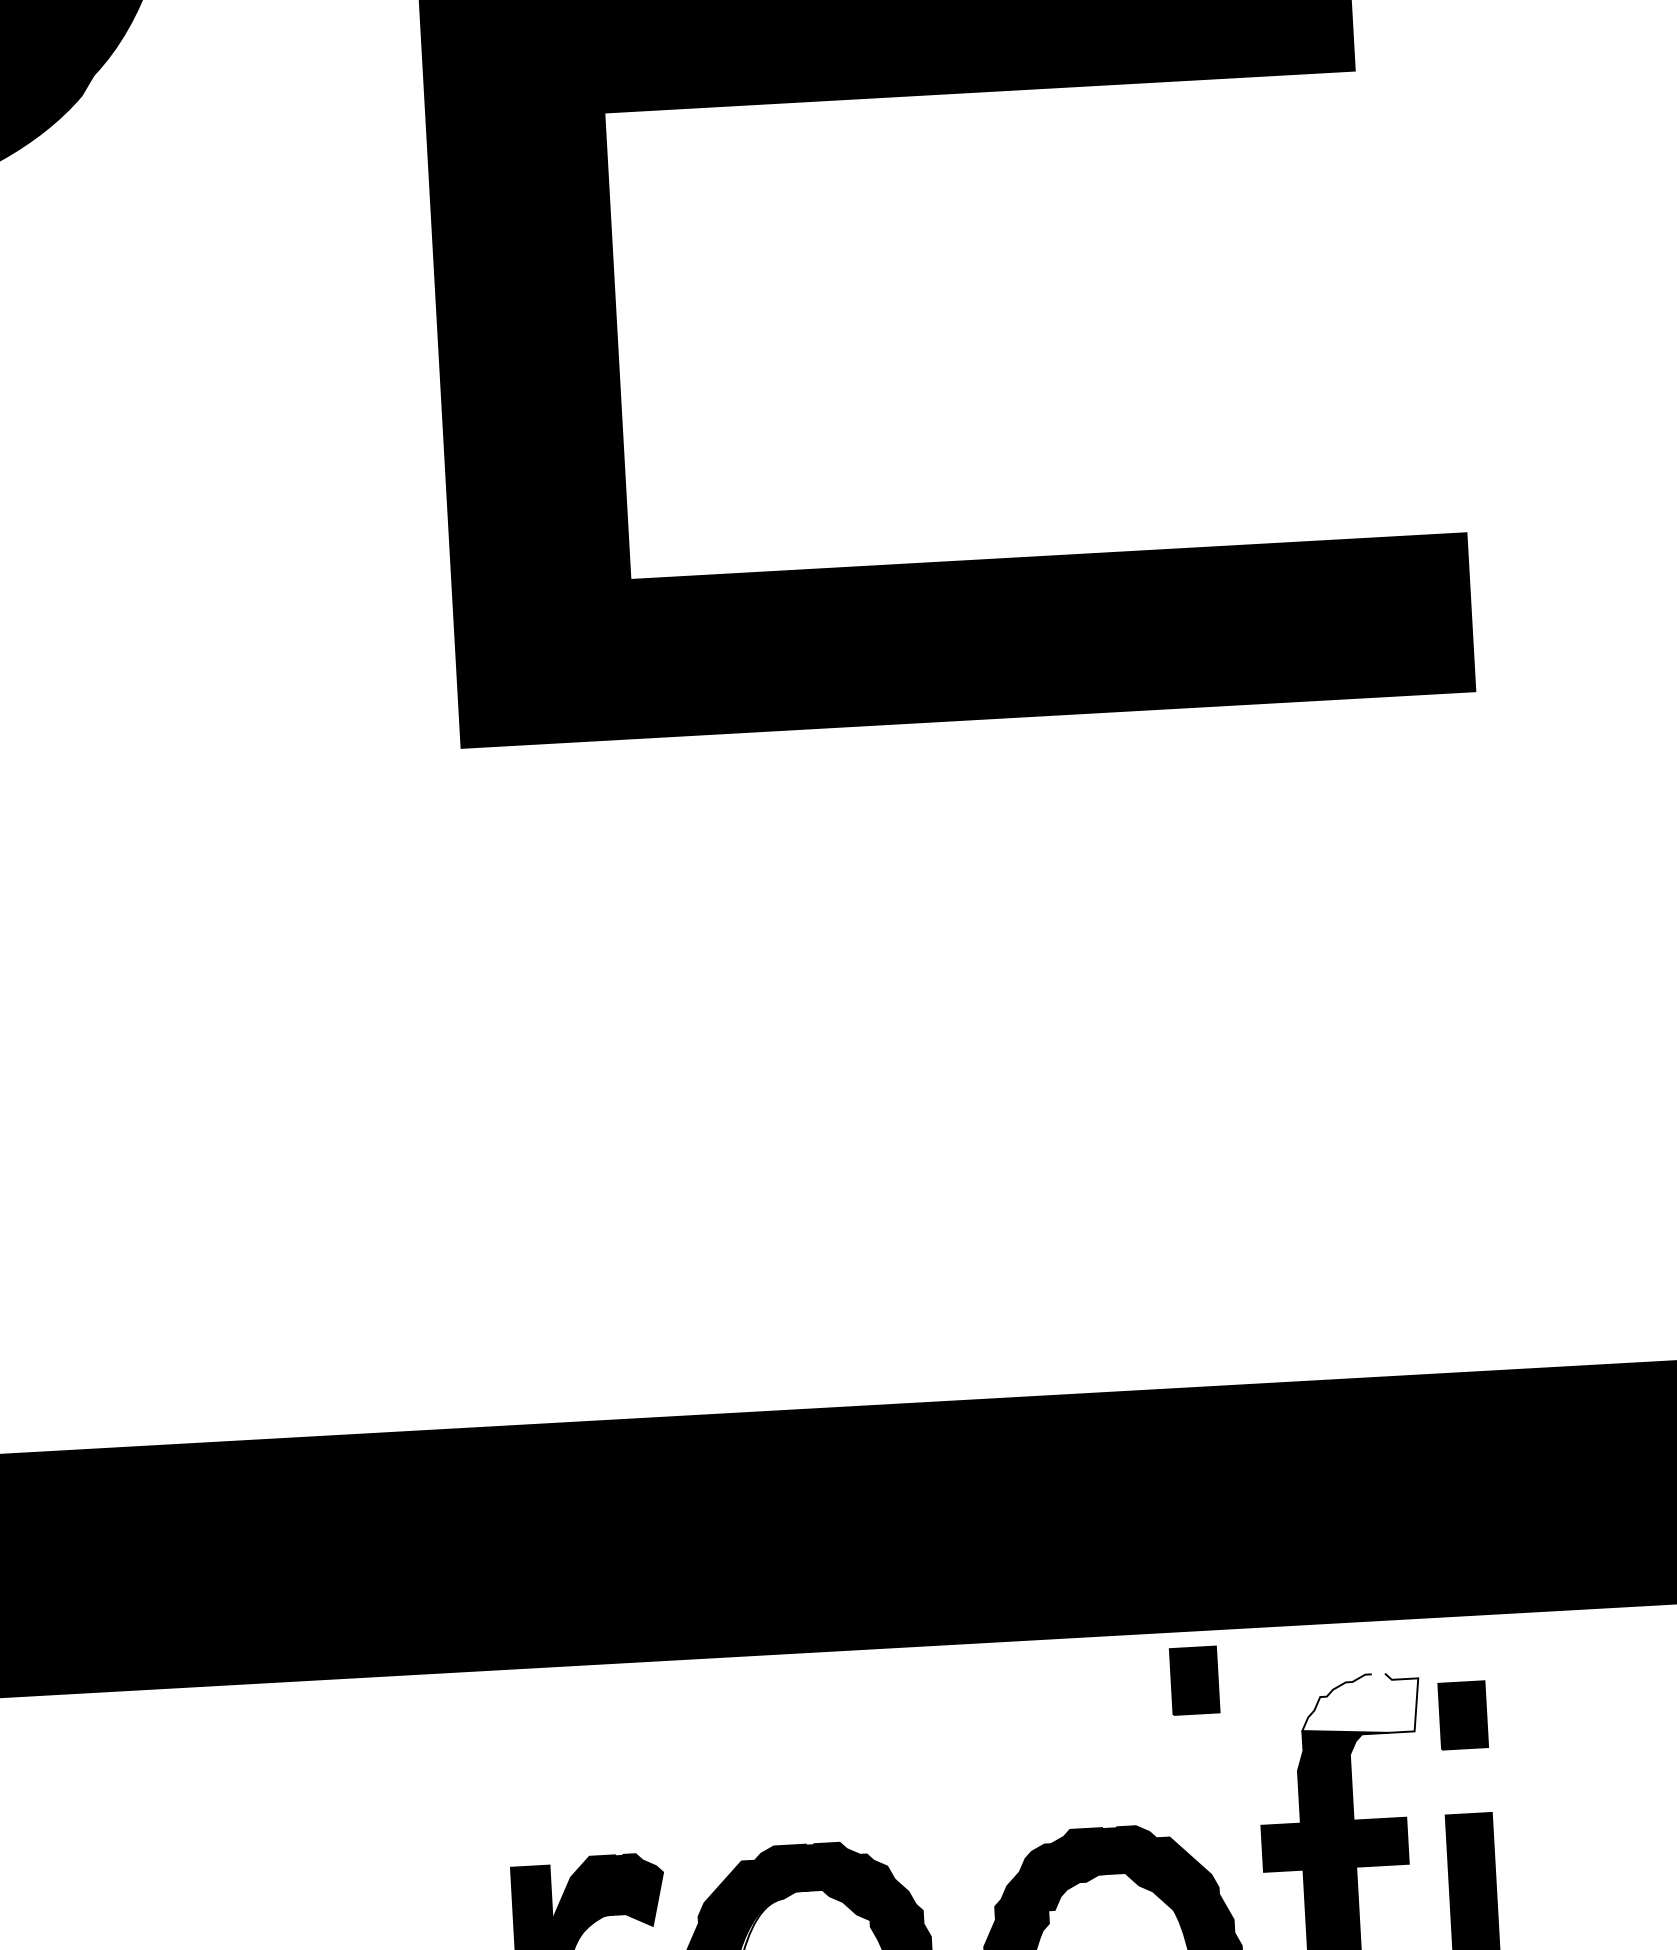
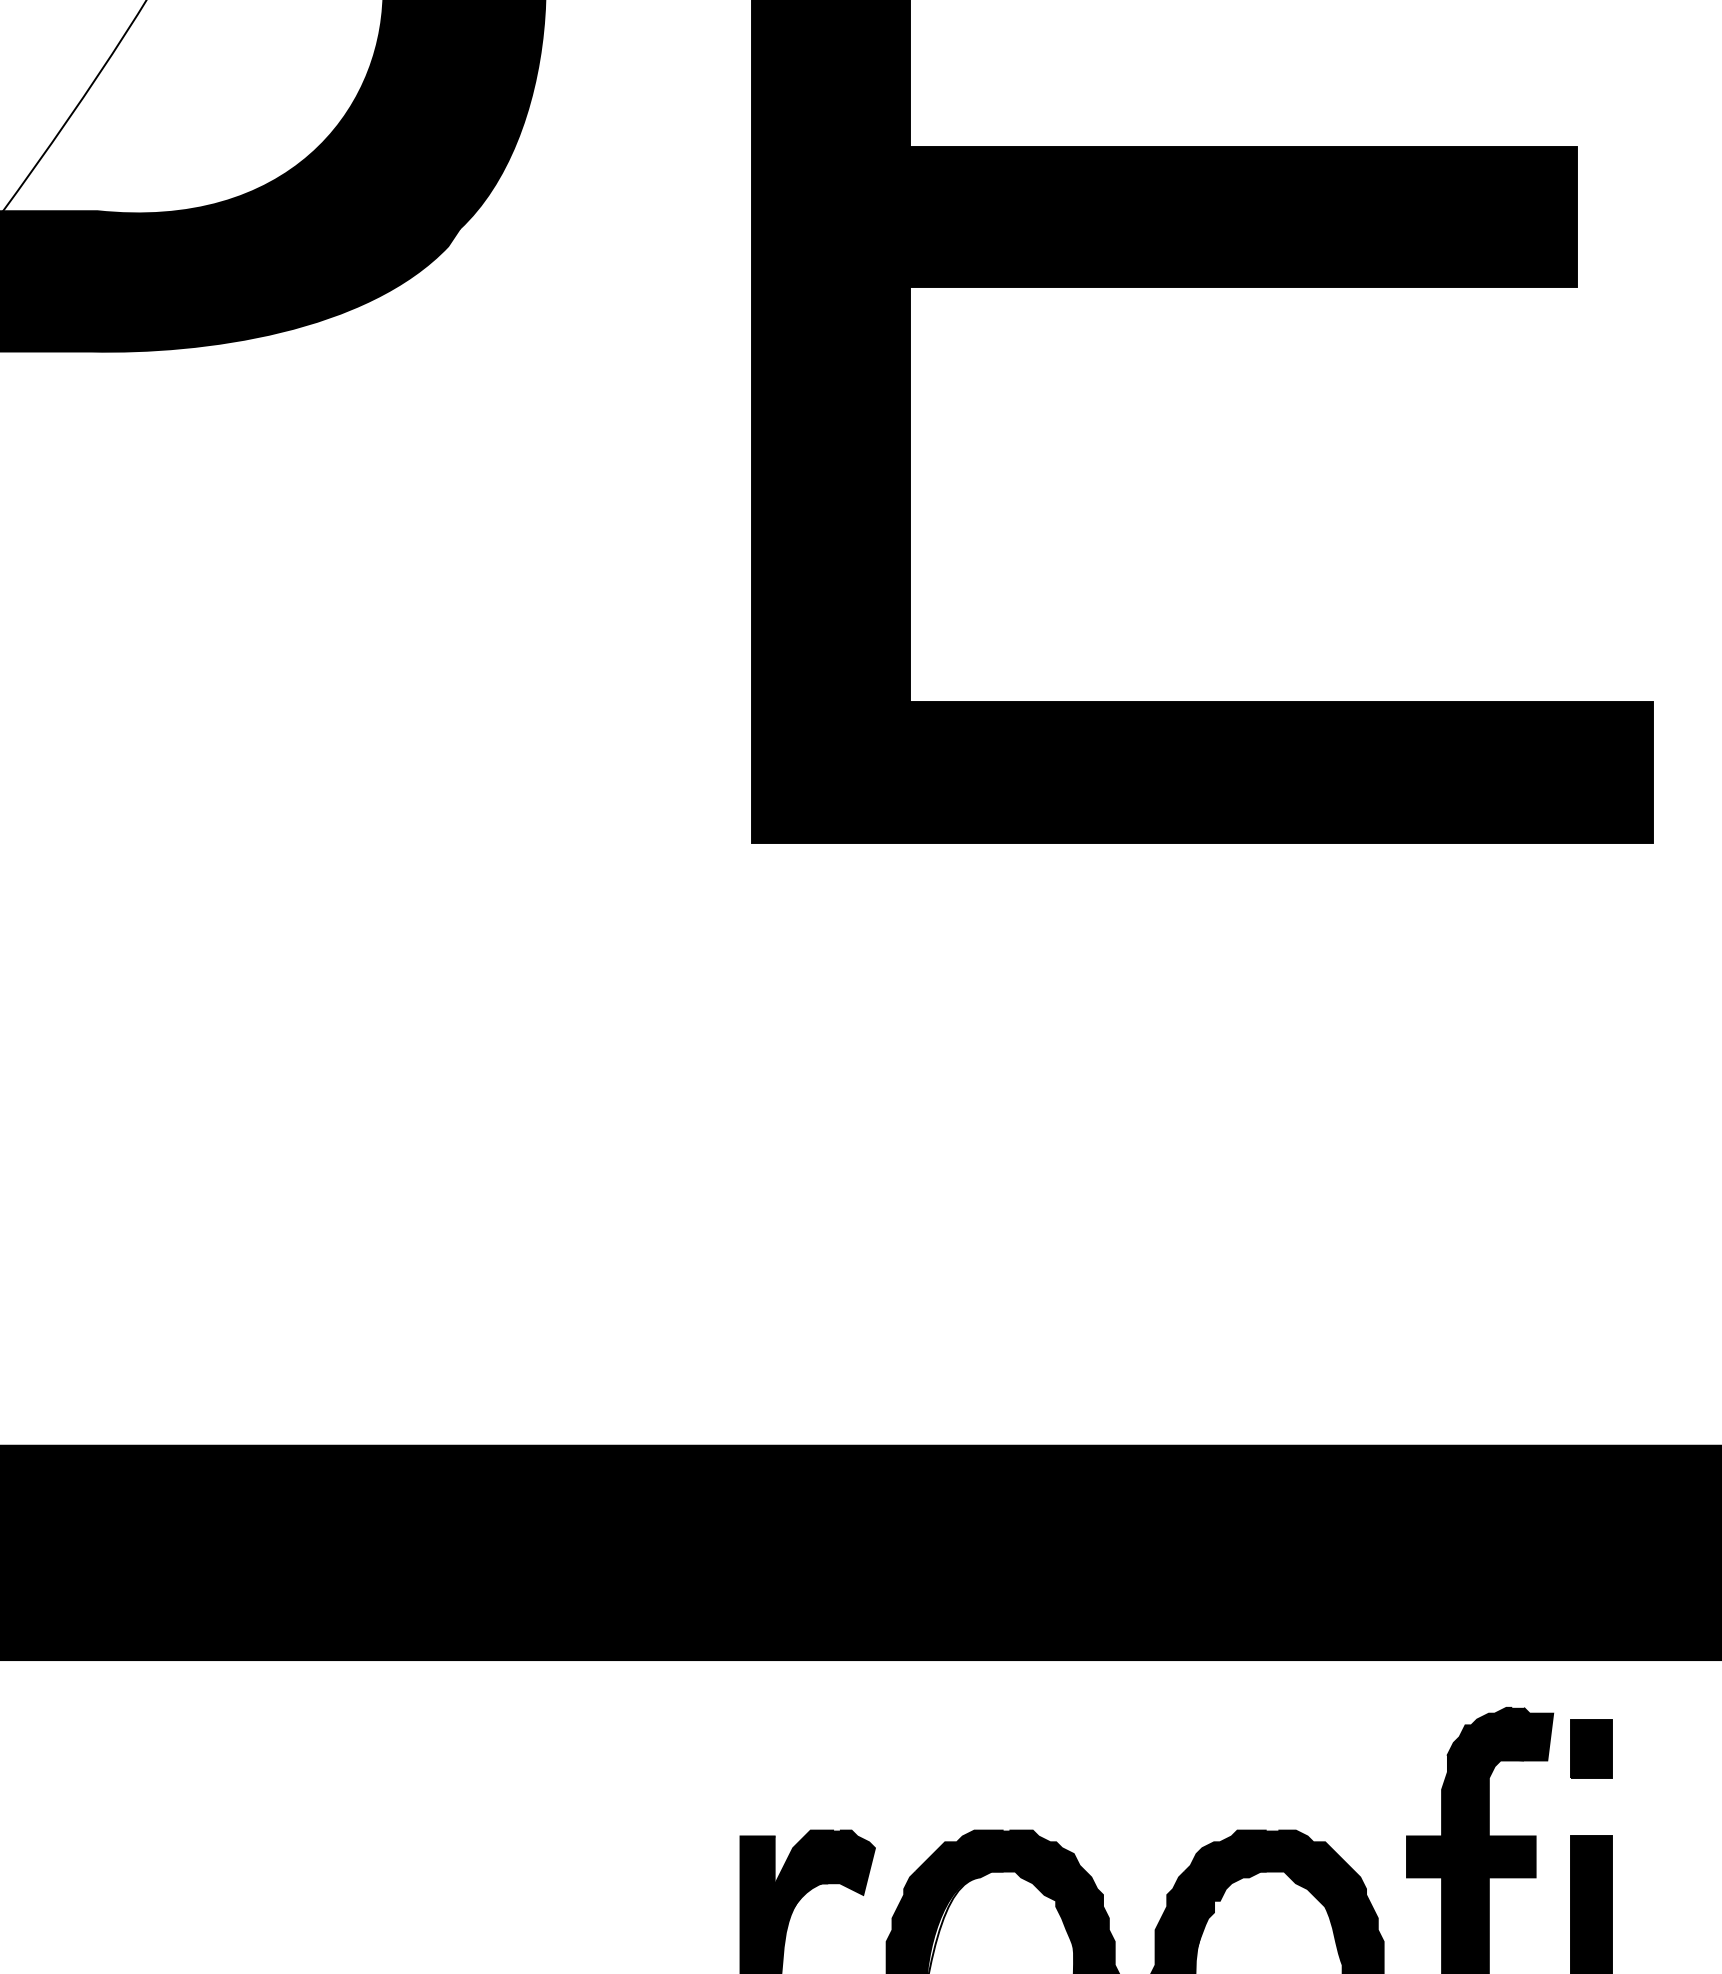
part: (1195, 1680) -> (1355, 1704), removed
fill: (1360, 1703) -> (1500, 1733), added

